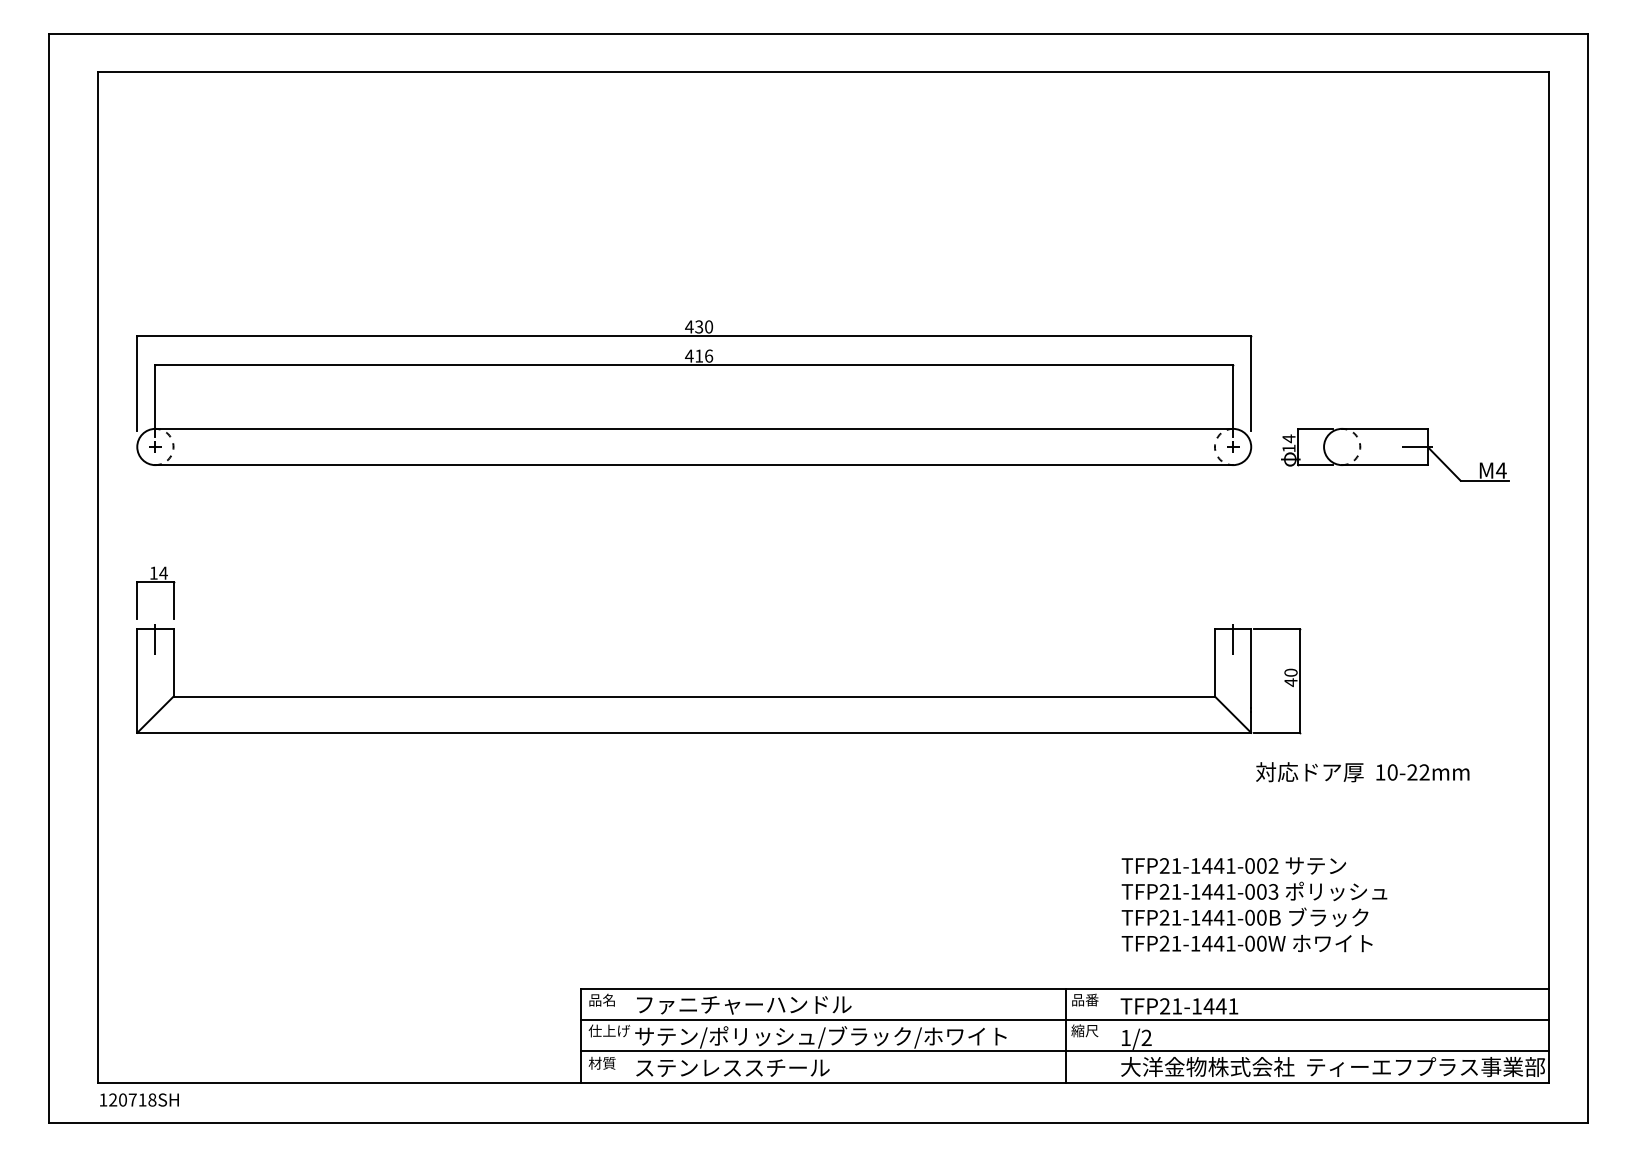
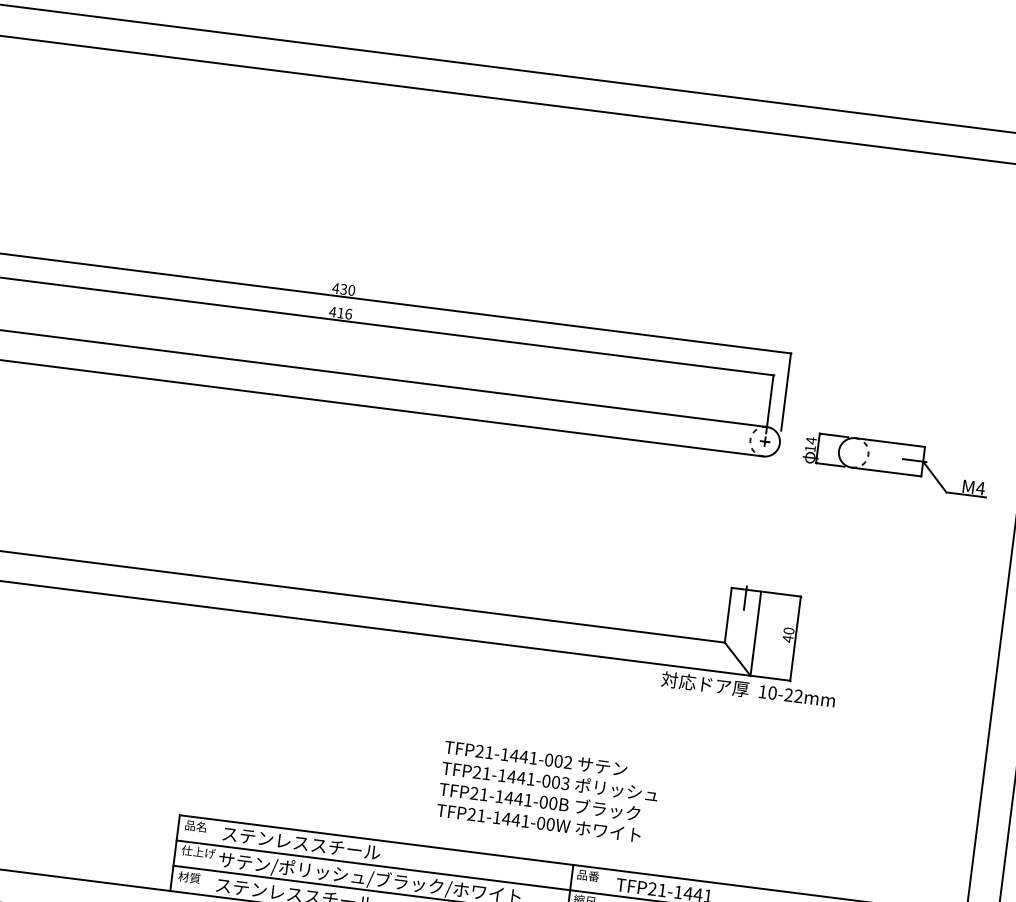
text: (1362, 772) -> (748, 690), moved
text: (1254, 904) -> (548, 791), moved
text: (743, 1005) -> (310, 845), ファニチャーハンドル -> ステンレススチール

